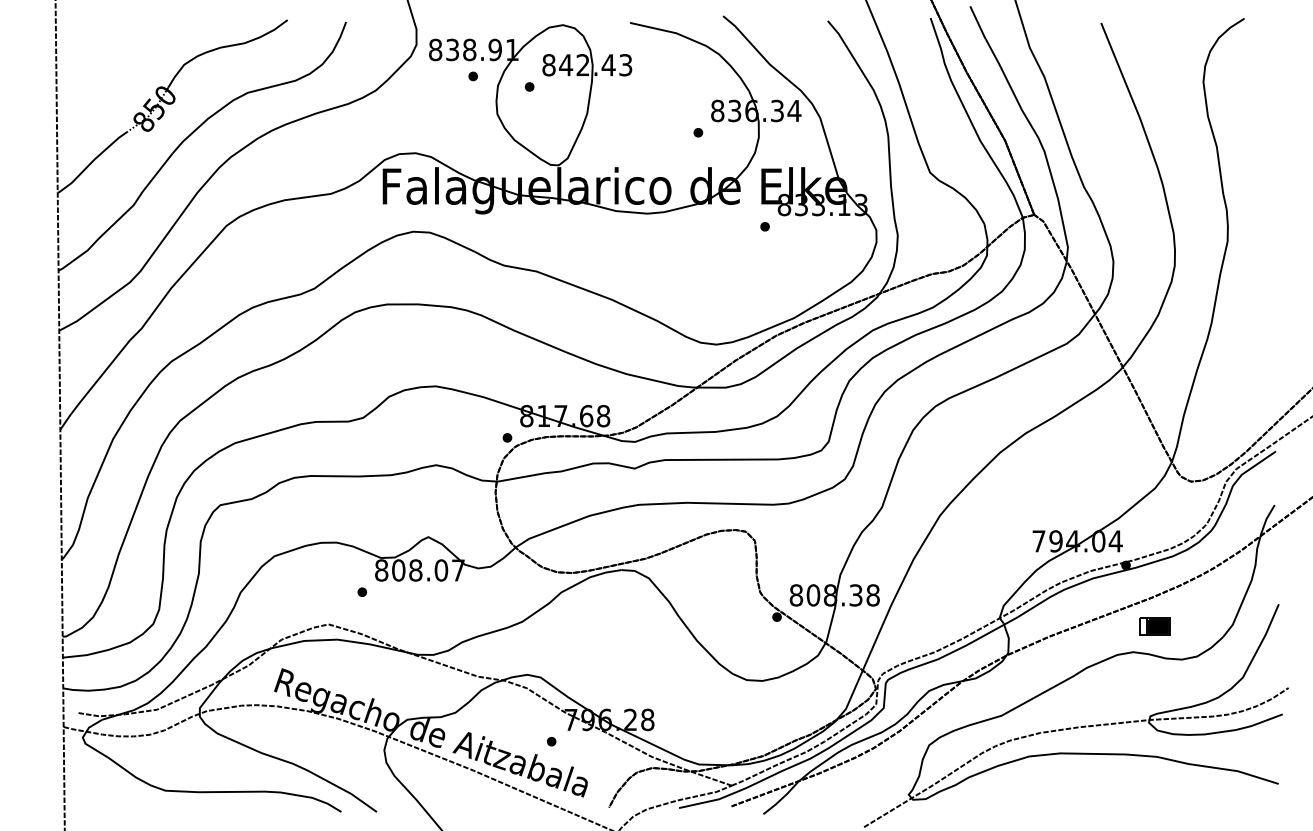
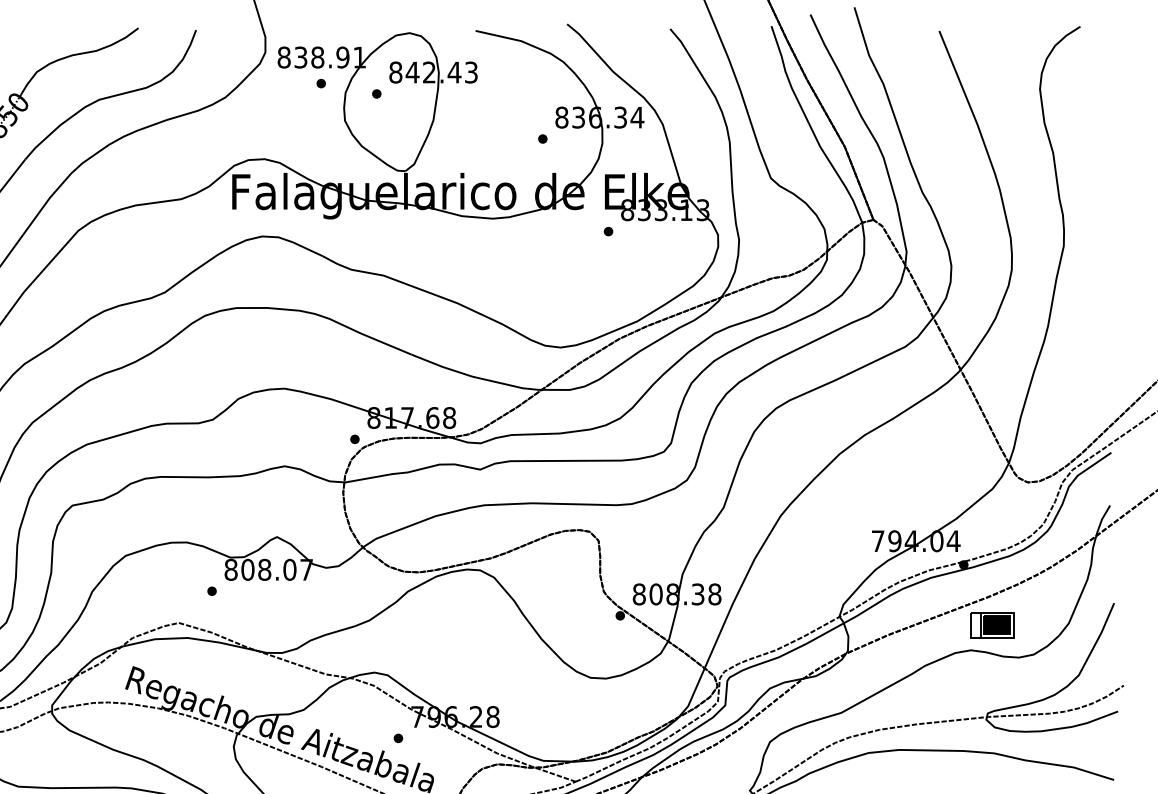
part: (1155, 626) -> (992, 625), size x1.43

